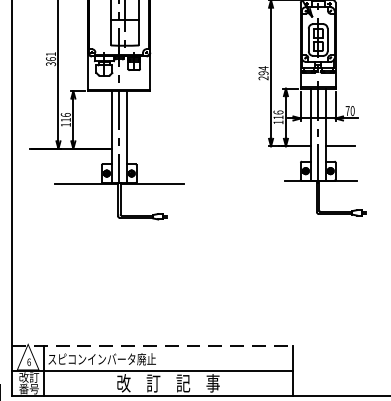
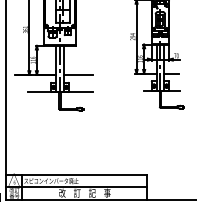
line: (153, 147) -> (77, 74), added
line: (151, 346) -> (76, 174), dashed -> solid

